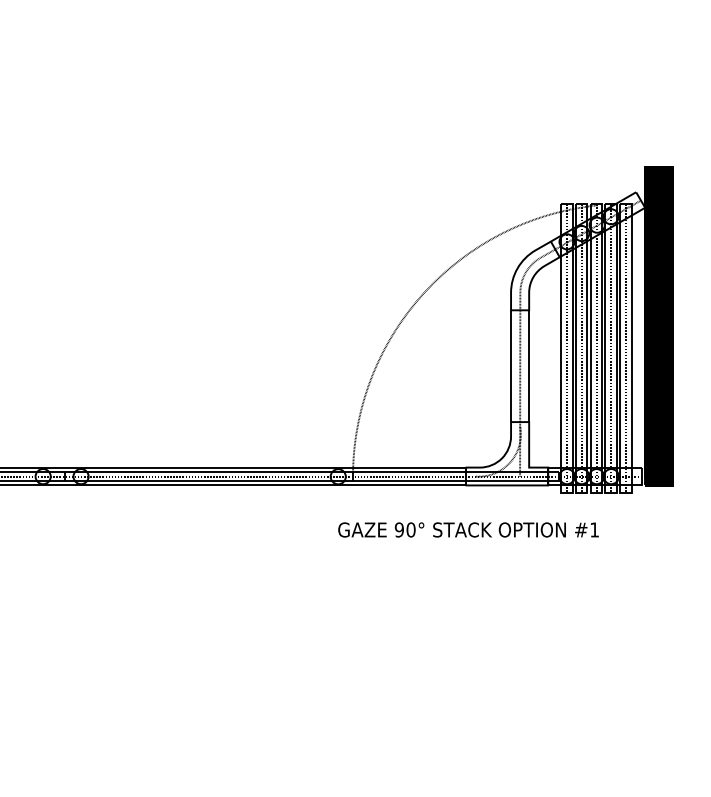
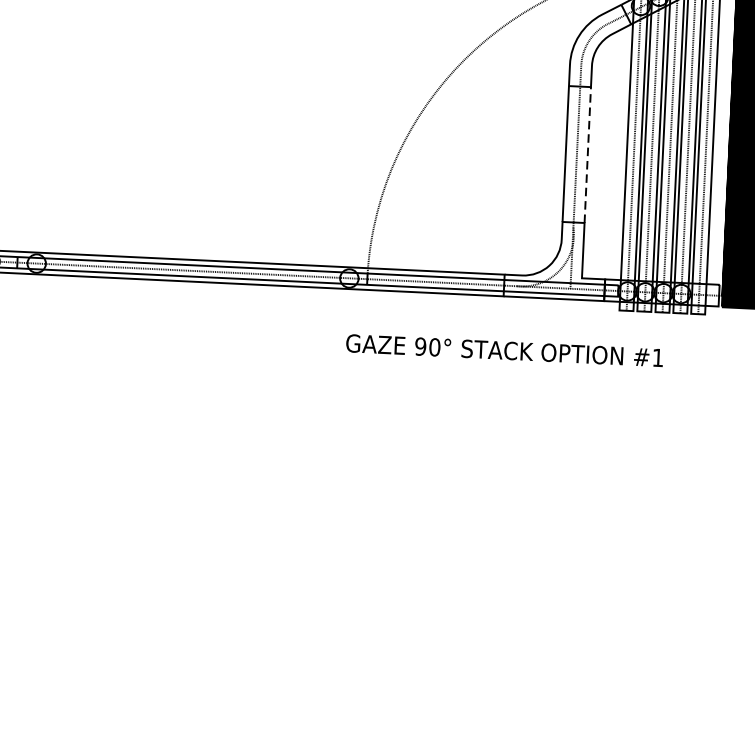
line: (529, 366) -> (588, 155), solid -> dashed

